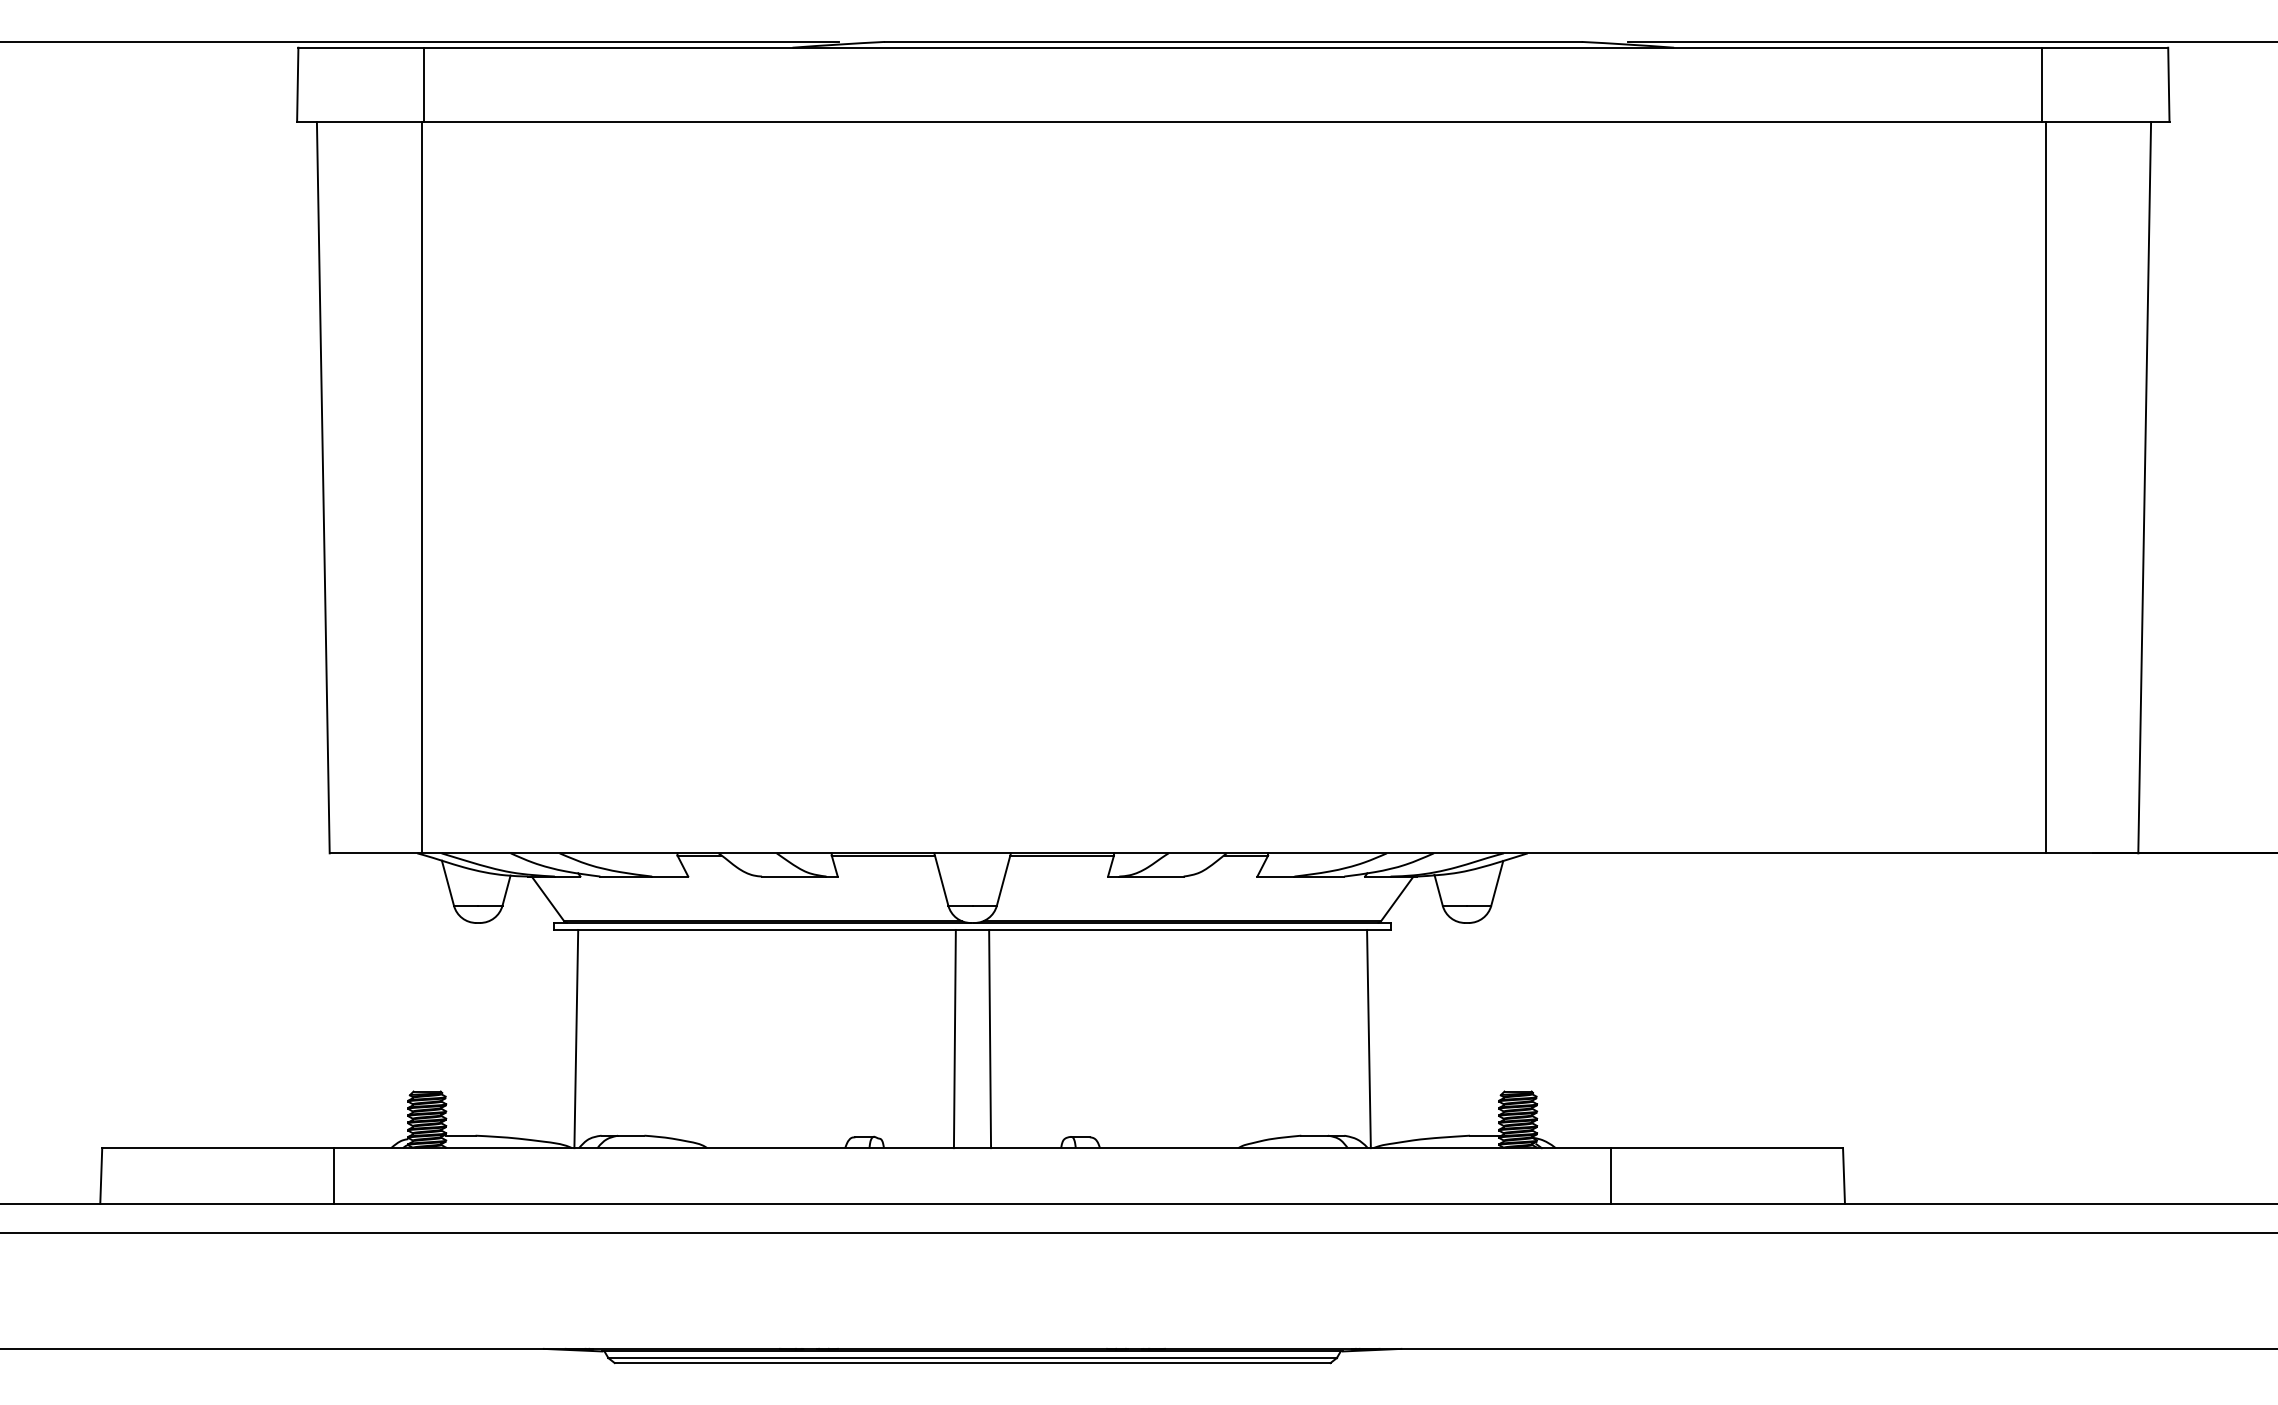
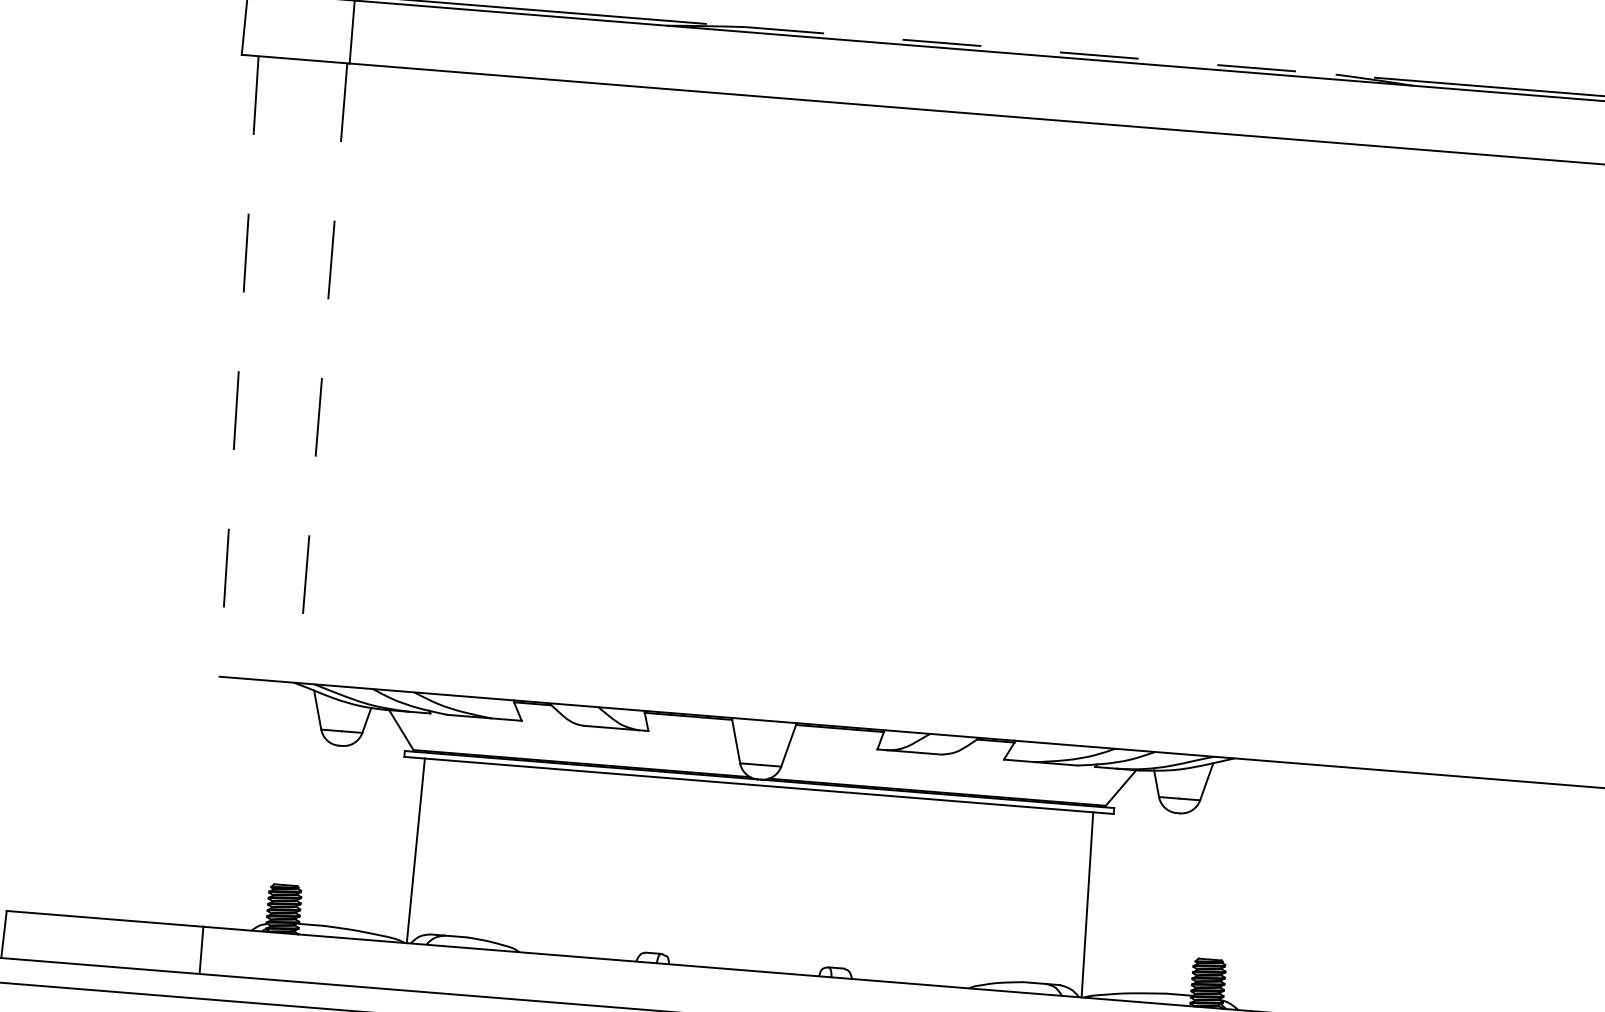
line: (1233, 41) -> (1040, 50), solid -> dashed
line: (323, 487) -> (239, 366), solid -> dashed
line: (421, 487) -> (322, 373), solid -> dashed
line: (954, 1038) -> (736, 876), removed
line: (990, 1038) -> (766, 878), removed

